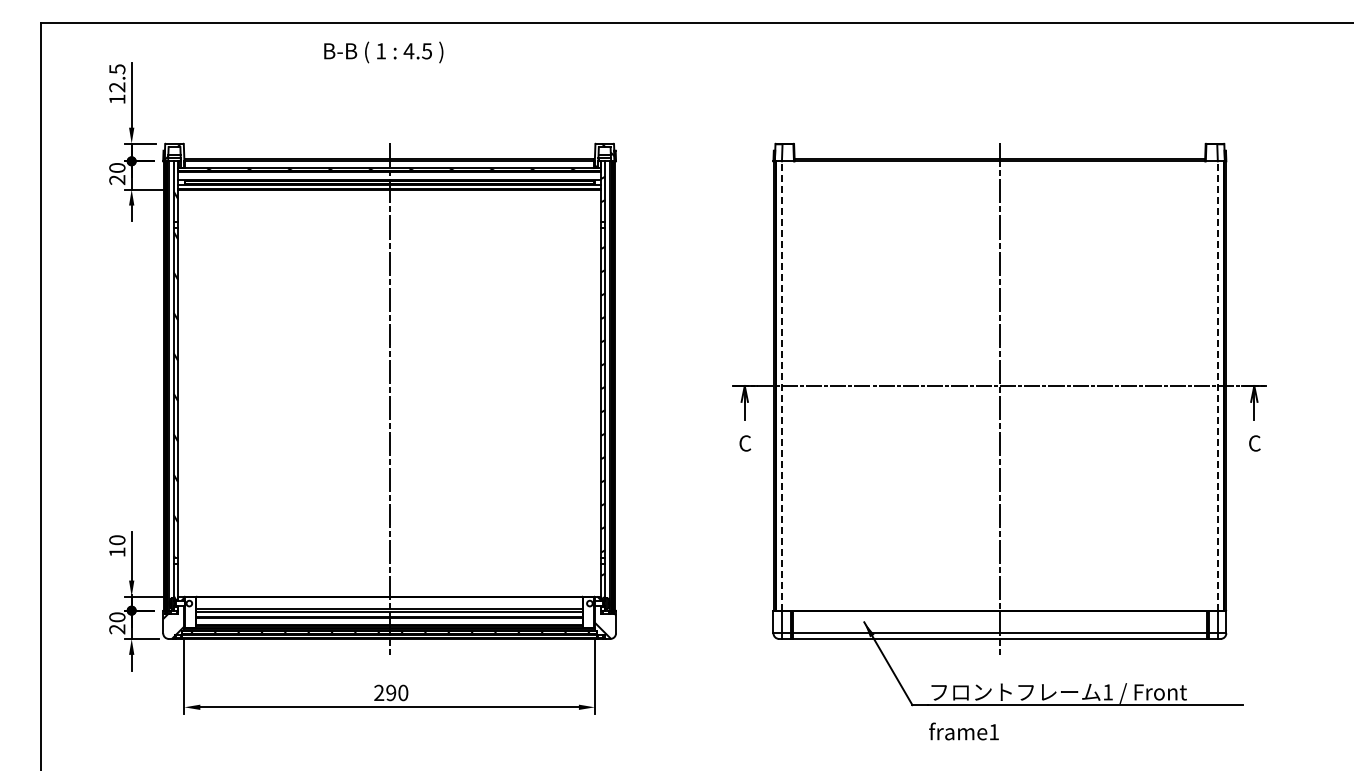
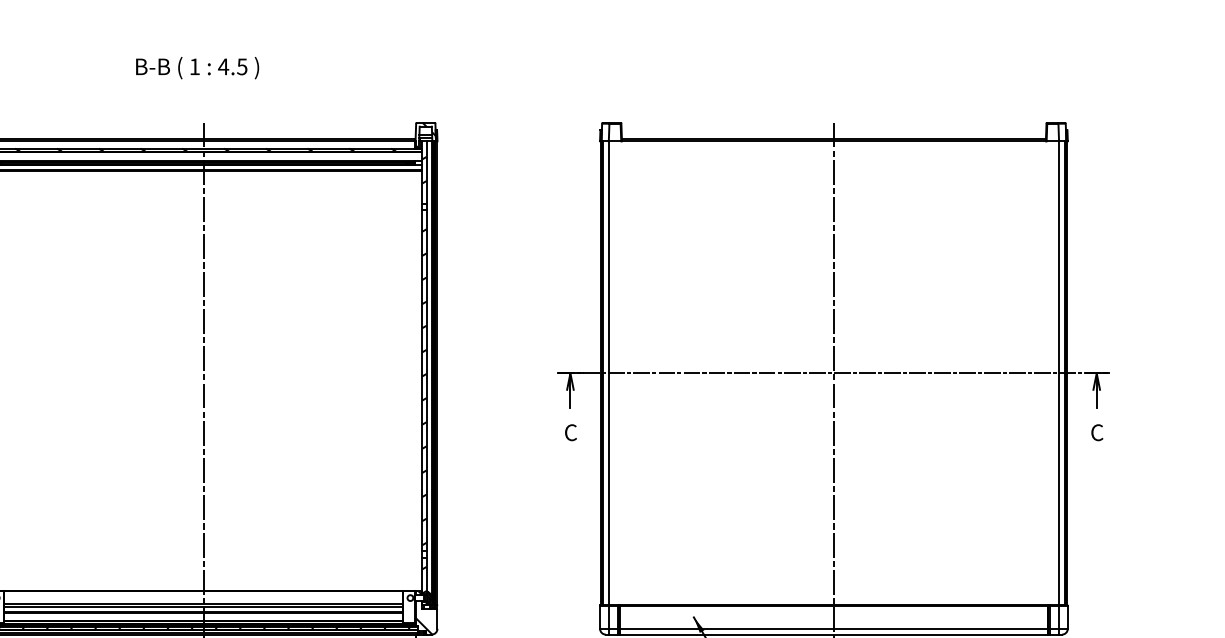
text: (383, 52) -> (197, 68), moved
line: (782, 385) -> (609, 372), dashed -> solid
line: (1217, 385) -> (1058, 372), dashed -> solid

